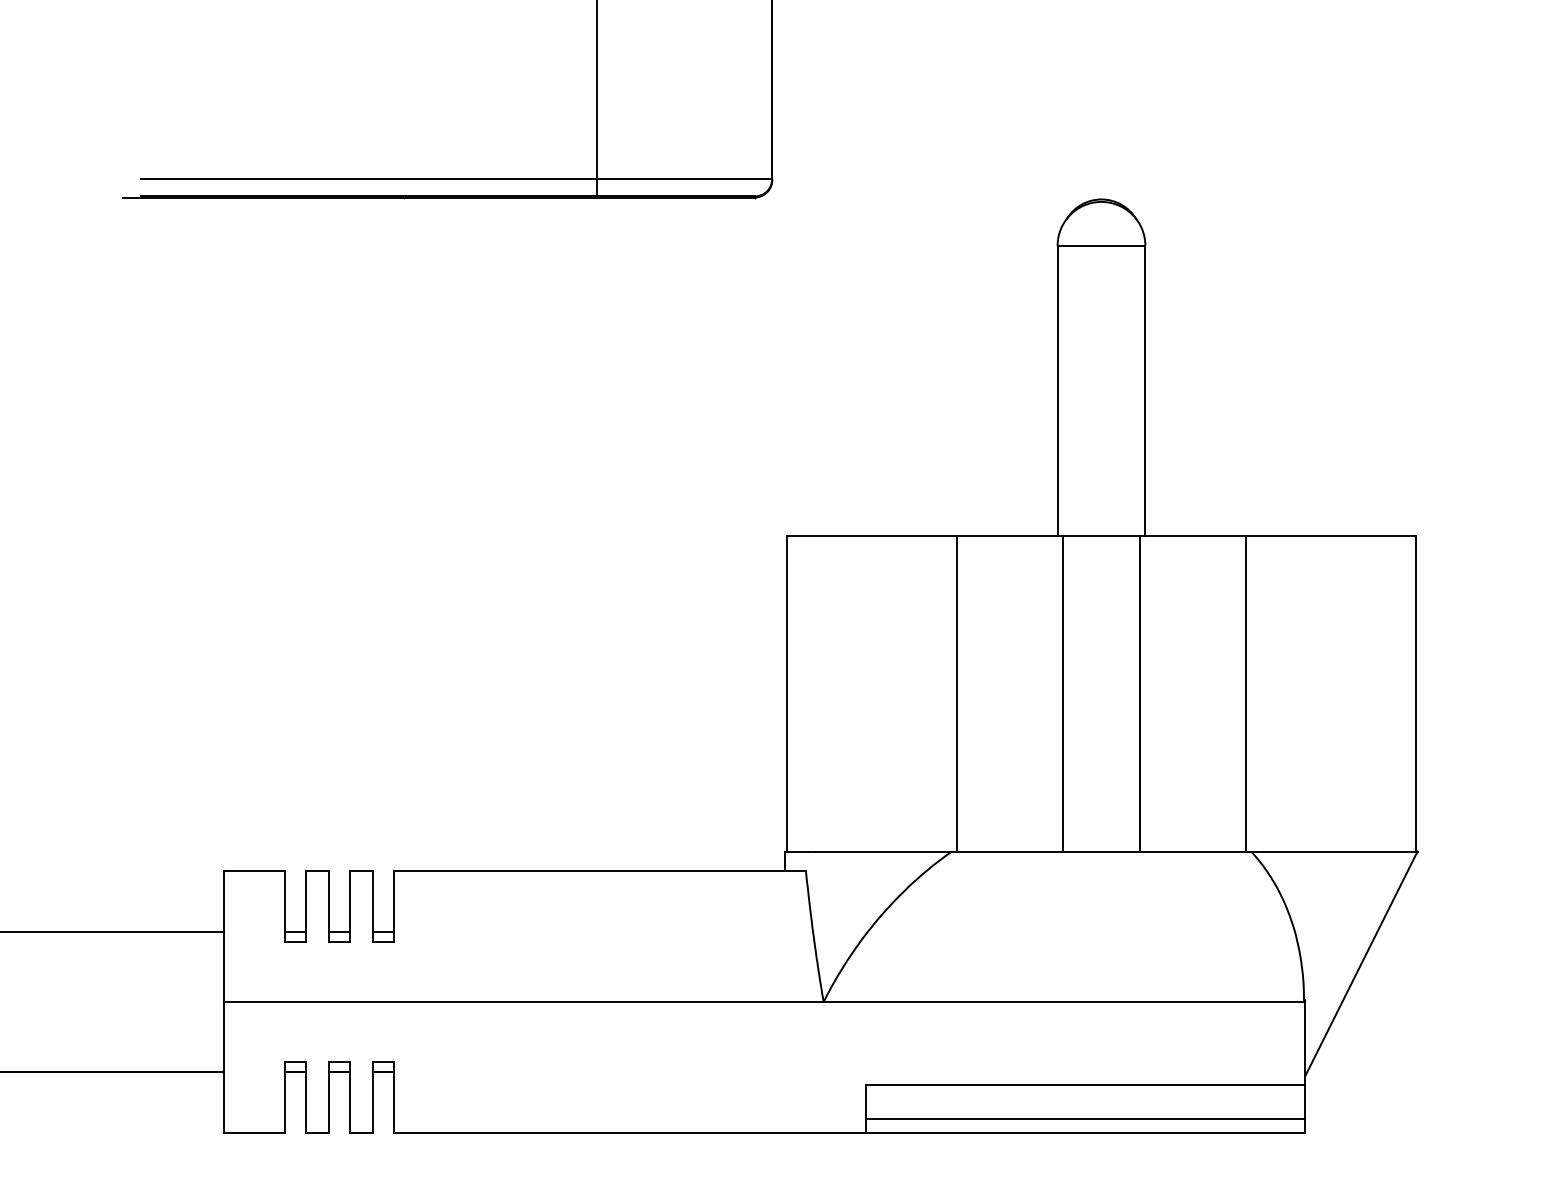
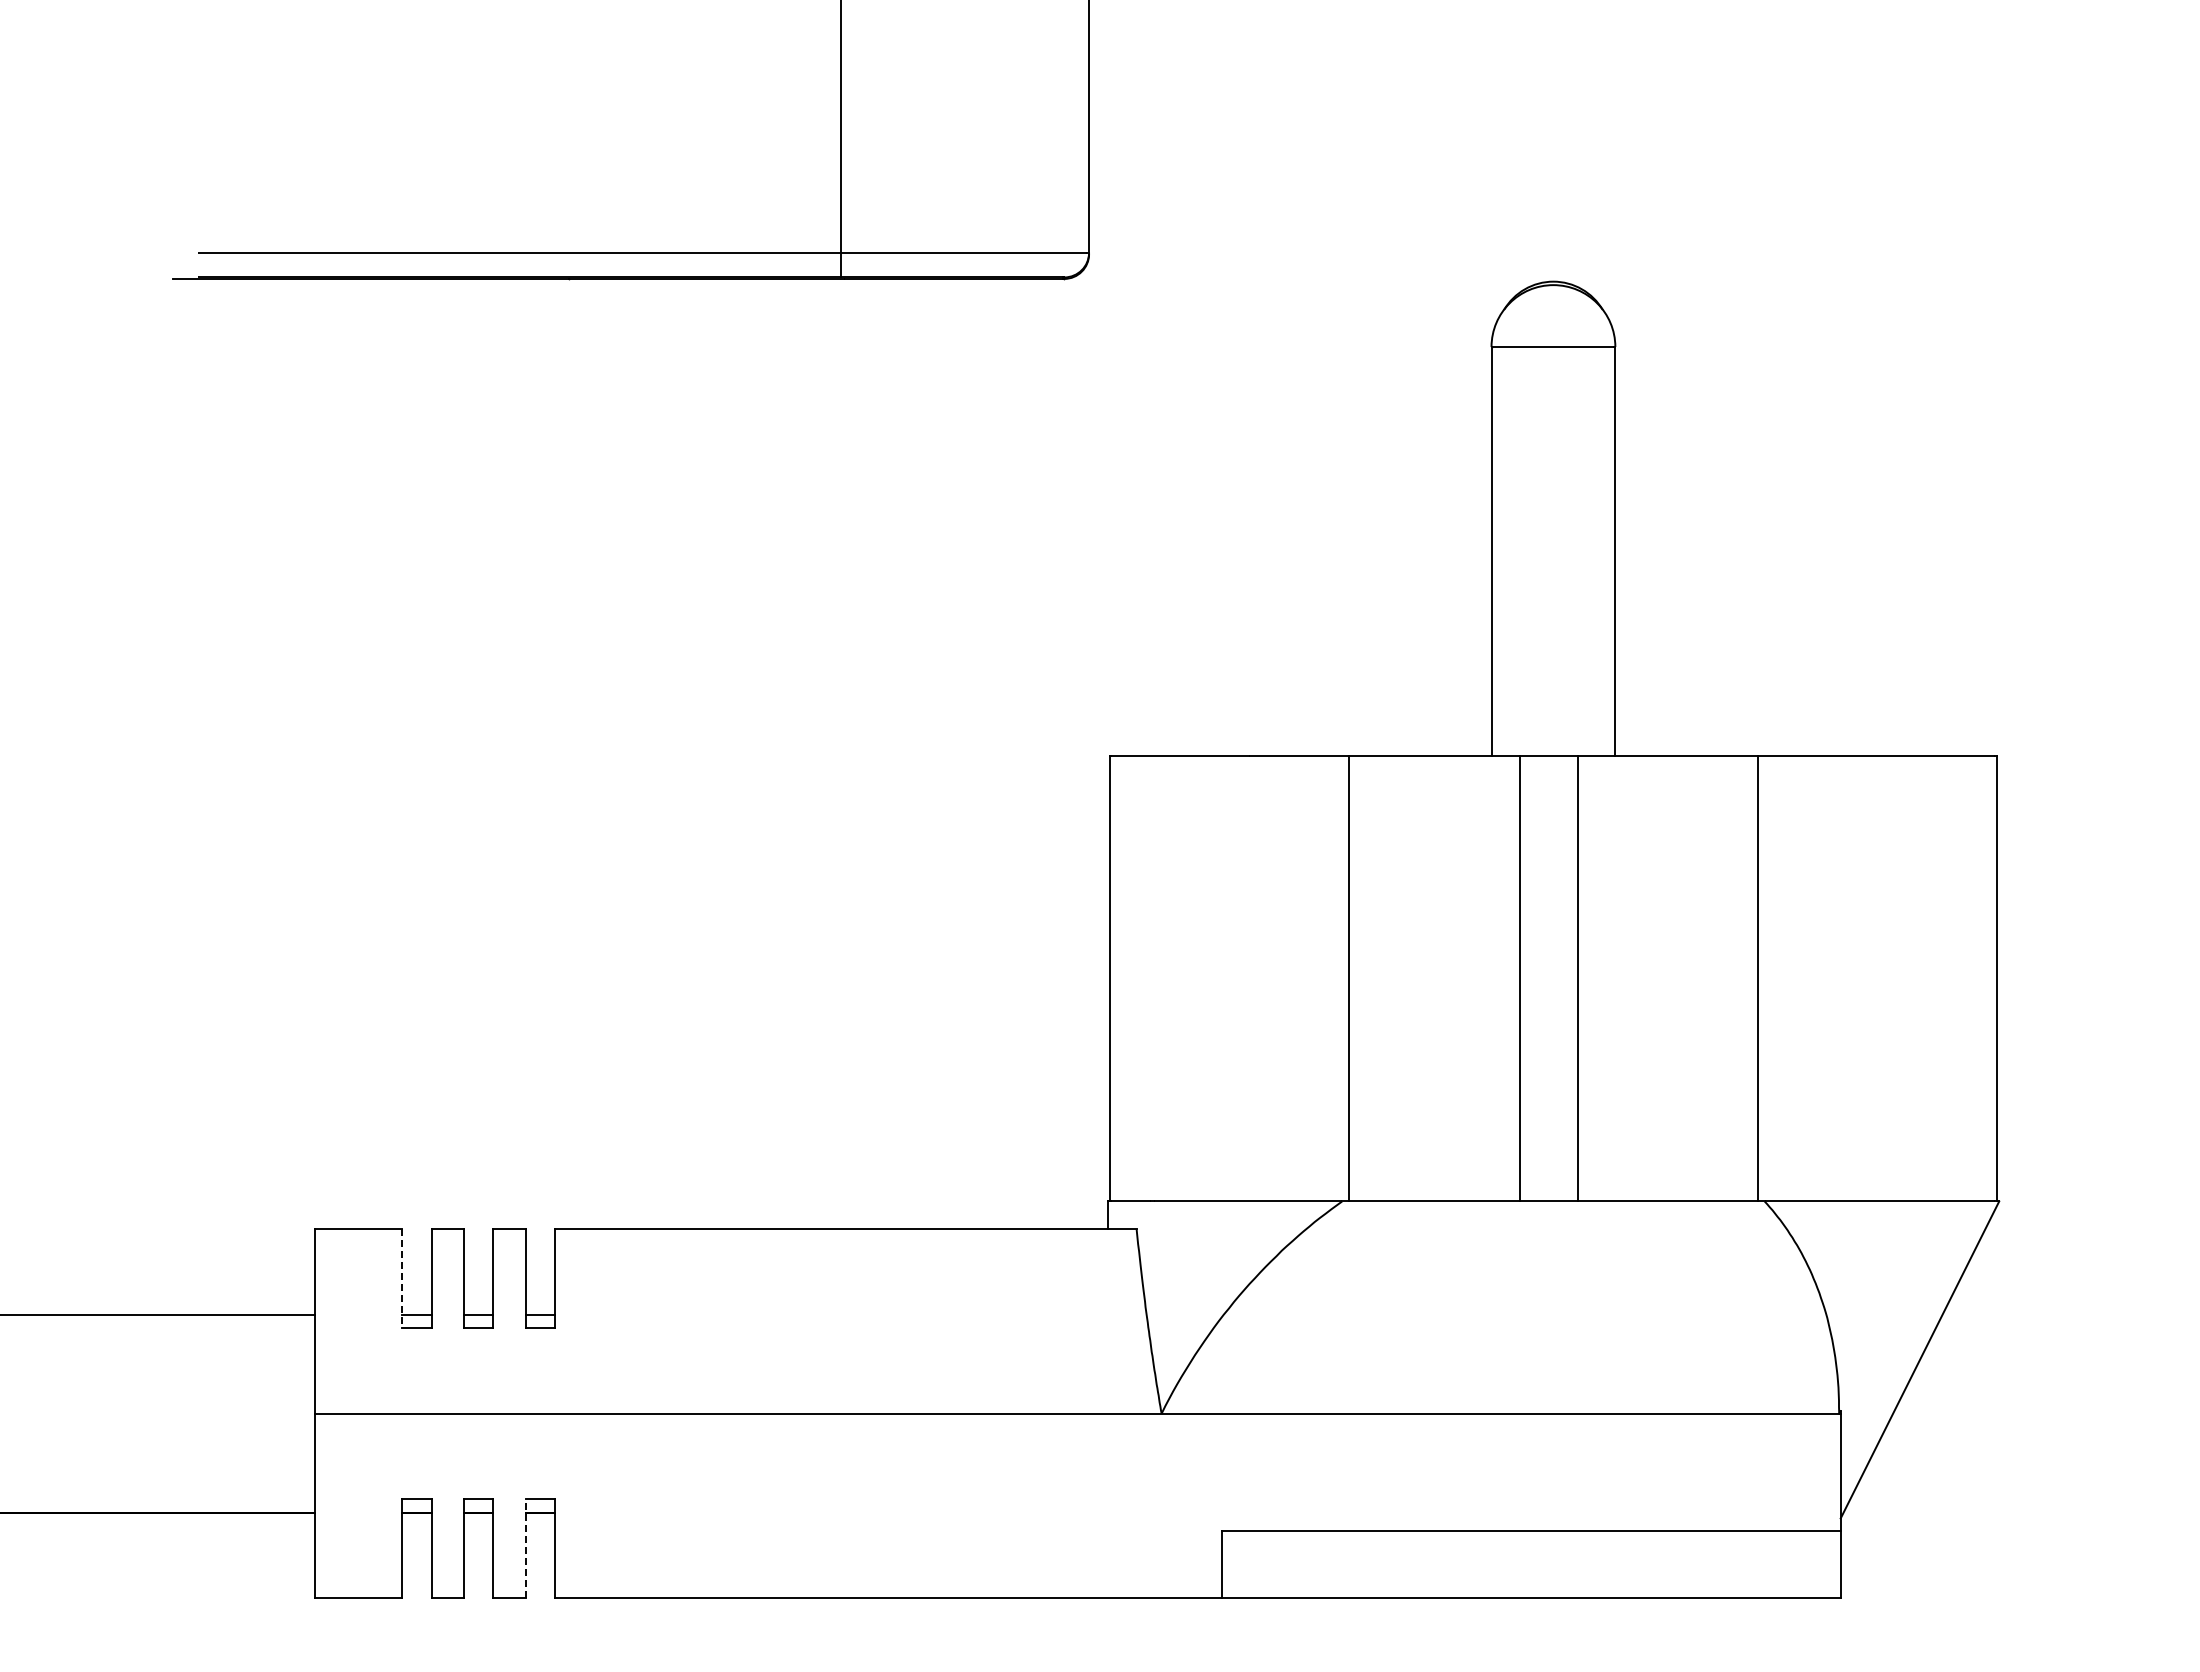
line: (1062, 693) -> (1577, 978), moved
line: (1139, 693) -> (1519, 978), moved
line: (284, 906) -> (401, 1278), solid -> dashed
line: (372, 1097) -> (525, 1548), solid -> dashed
line: (1085, 1119) -> (1530, 1579), removed

